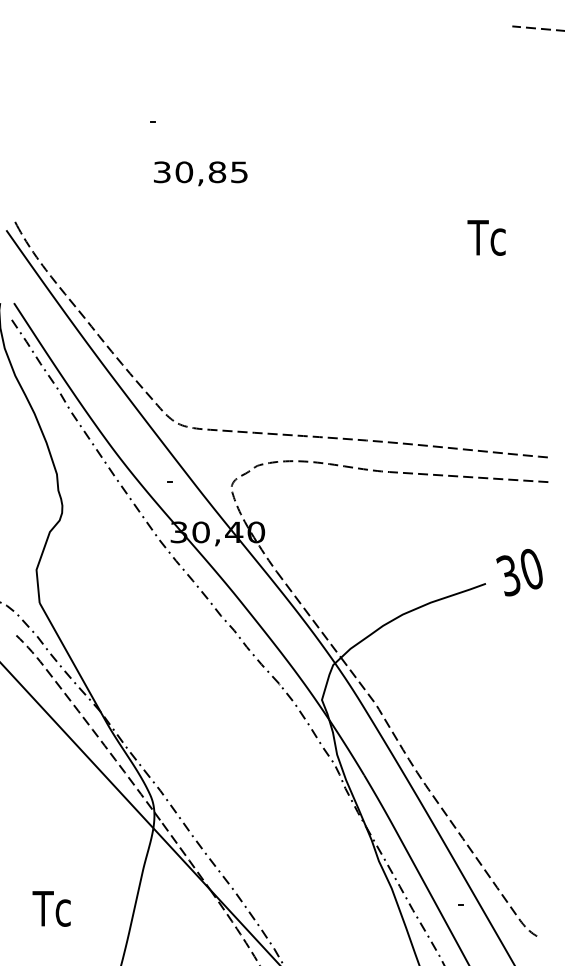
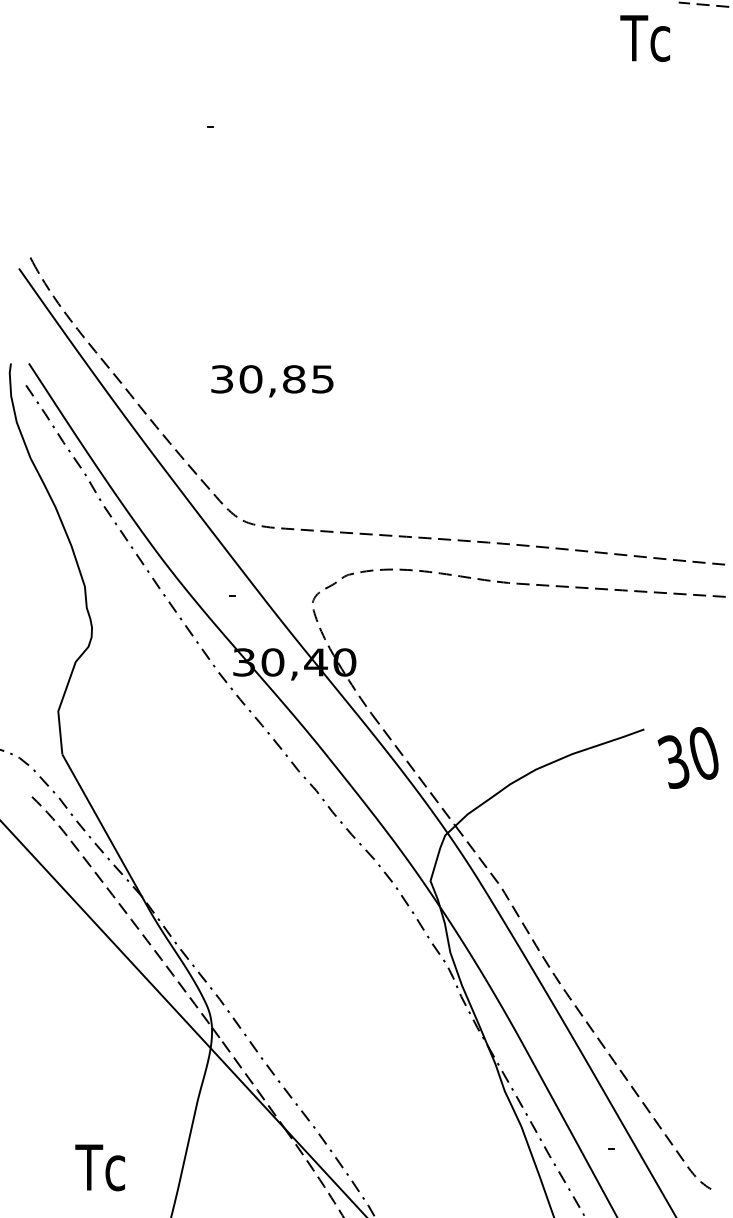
text: (200, 173) -> (272, 380), moved
text: (486, 237) -> (645, 37), moved
text: (519, 572) -> (688, 757), moved
text: (51, 908) -> (99, 1167), moved

